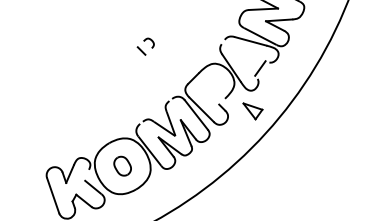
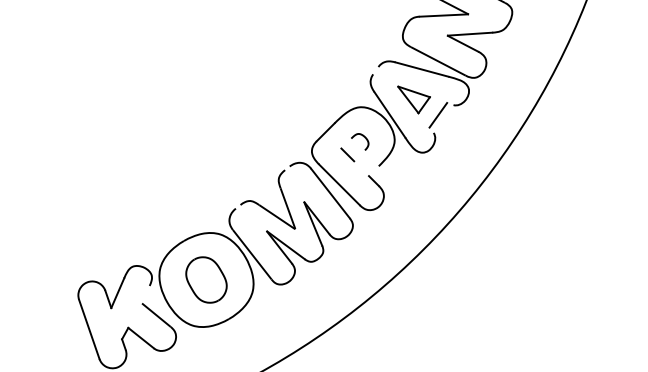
part: (145, 46) -> (354, 147), moved
part: (252, 111) -> (413, 100), moved
part: (122, 165) -> (206, 278), size x1.43

